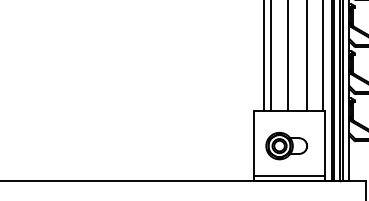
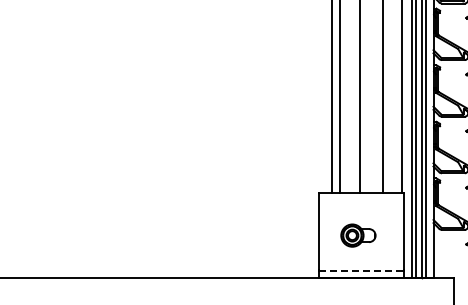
part: (286, 145) -> (358, 235), size x0.7
line: (290, 175) -> (362, 271), solid -> dashed

